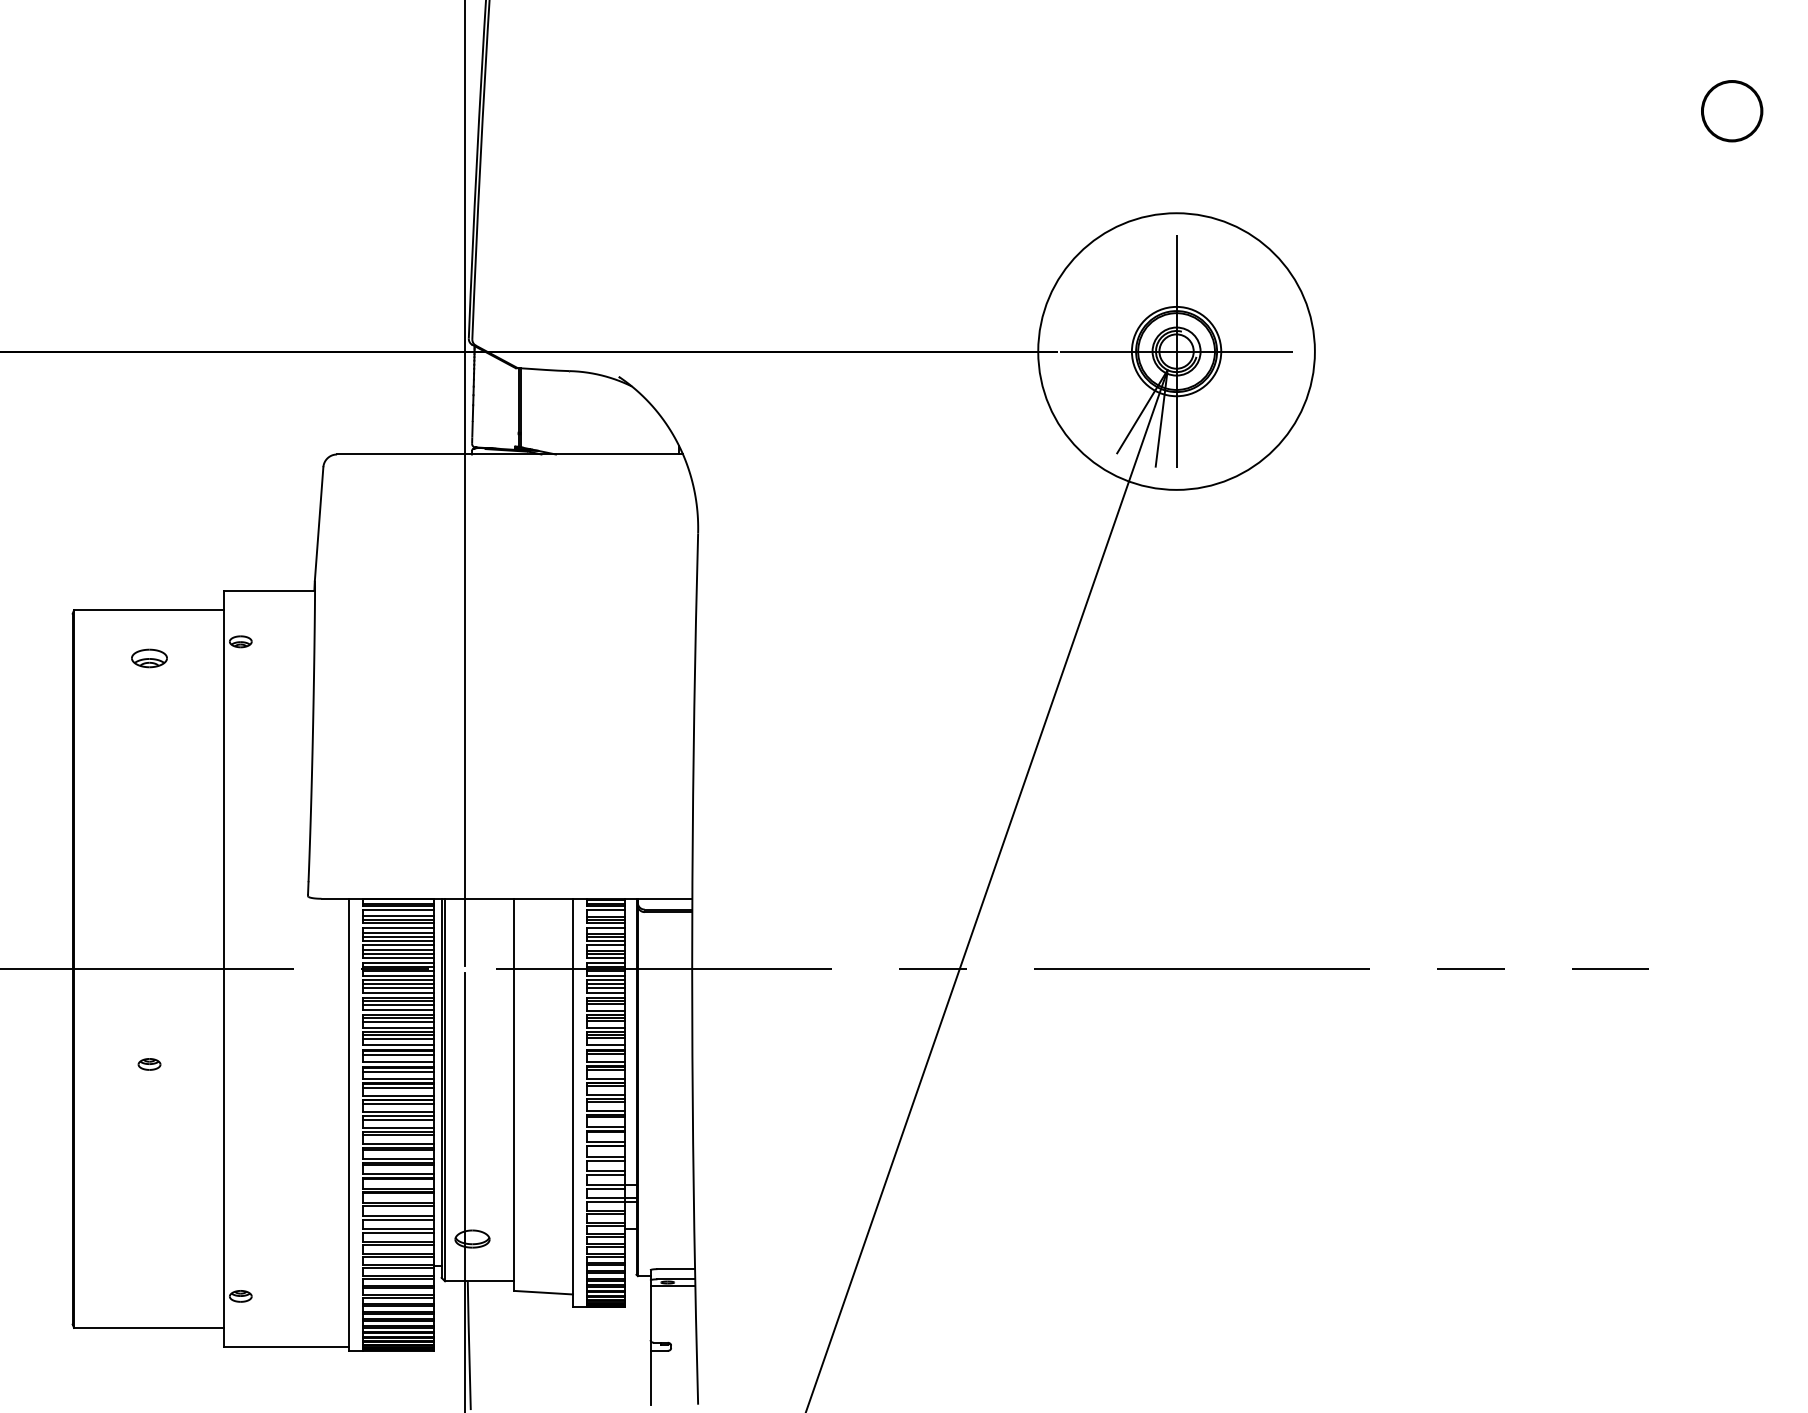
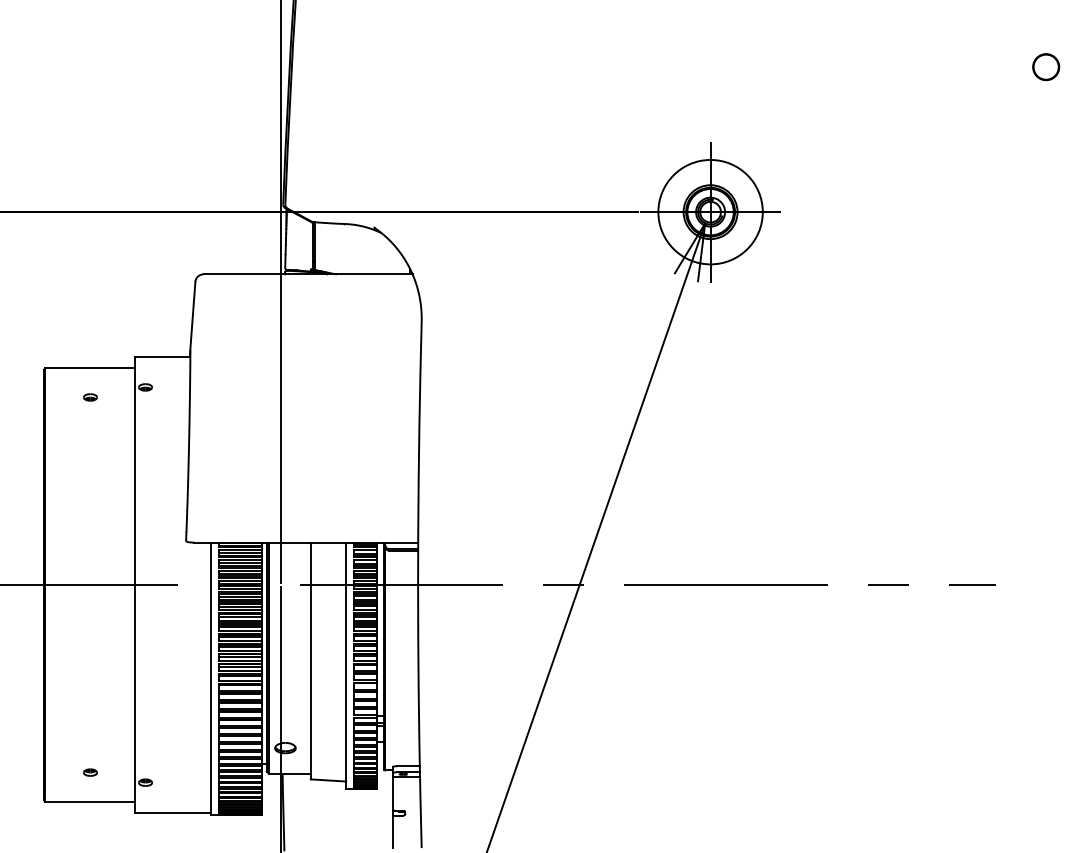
circle: (1732, 111) -> (1046, 67), size x0.71
circle: (1176, 350) -> (710, 211), size x0.62
part: (149, 658) -> (90, 397), size x0.62
part: (149, 1064) -> (90, 772), moved

